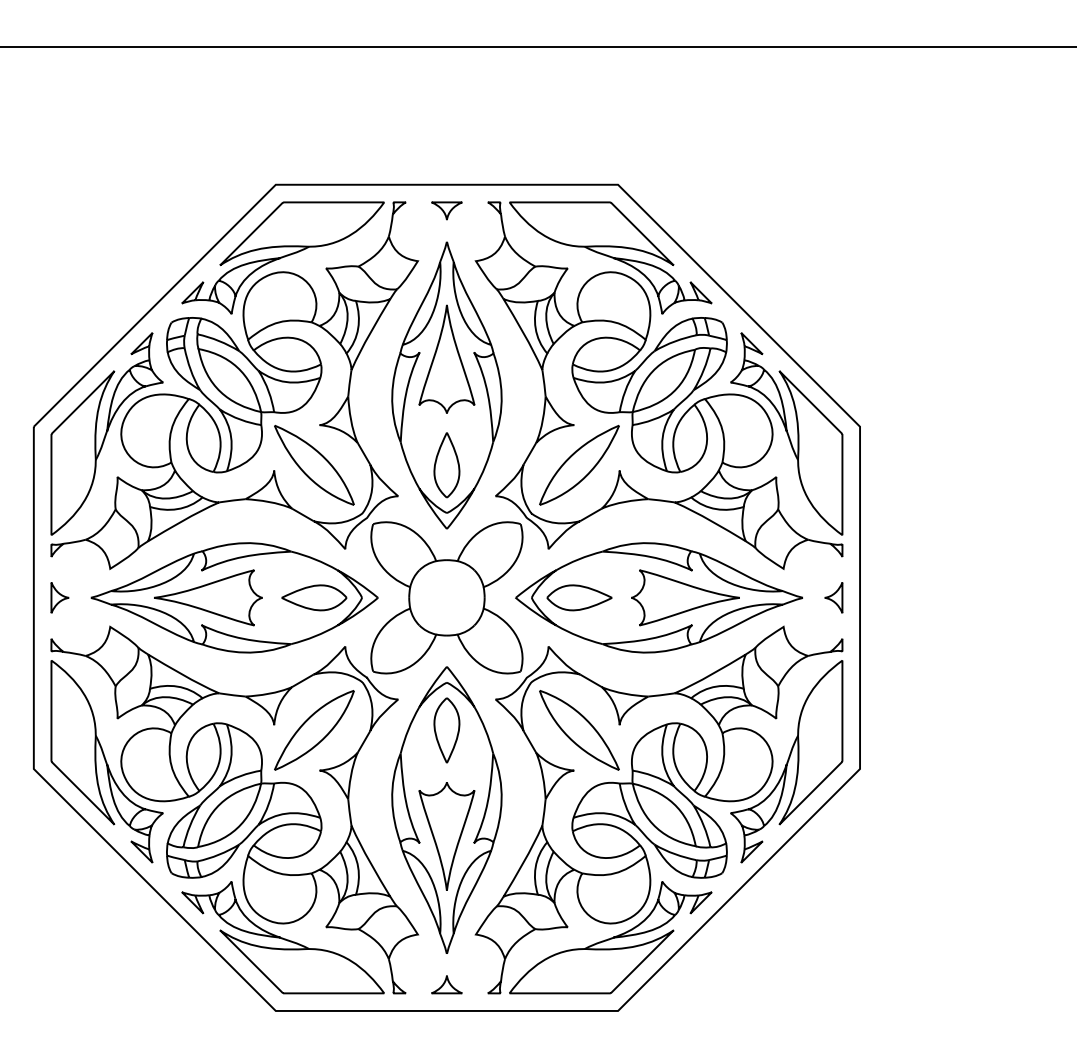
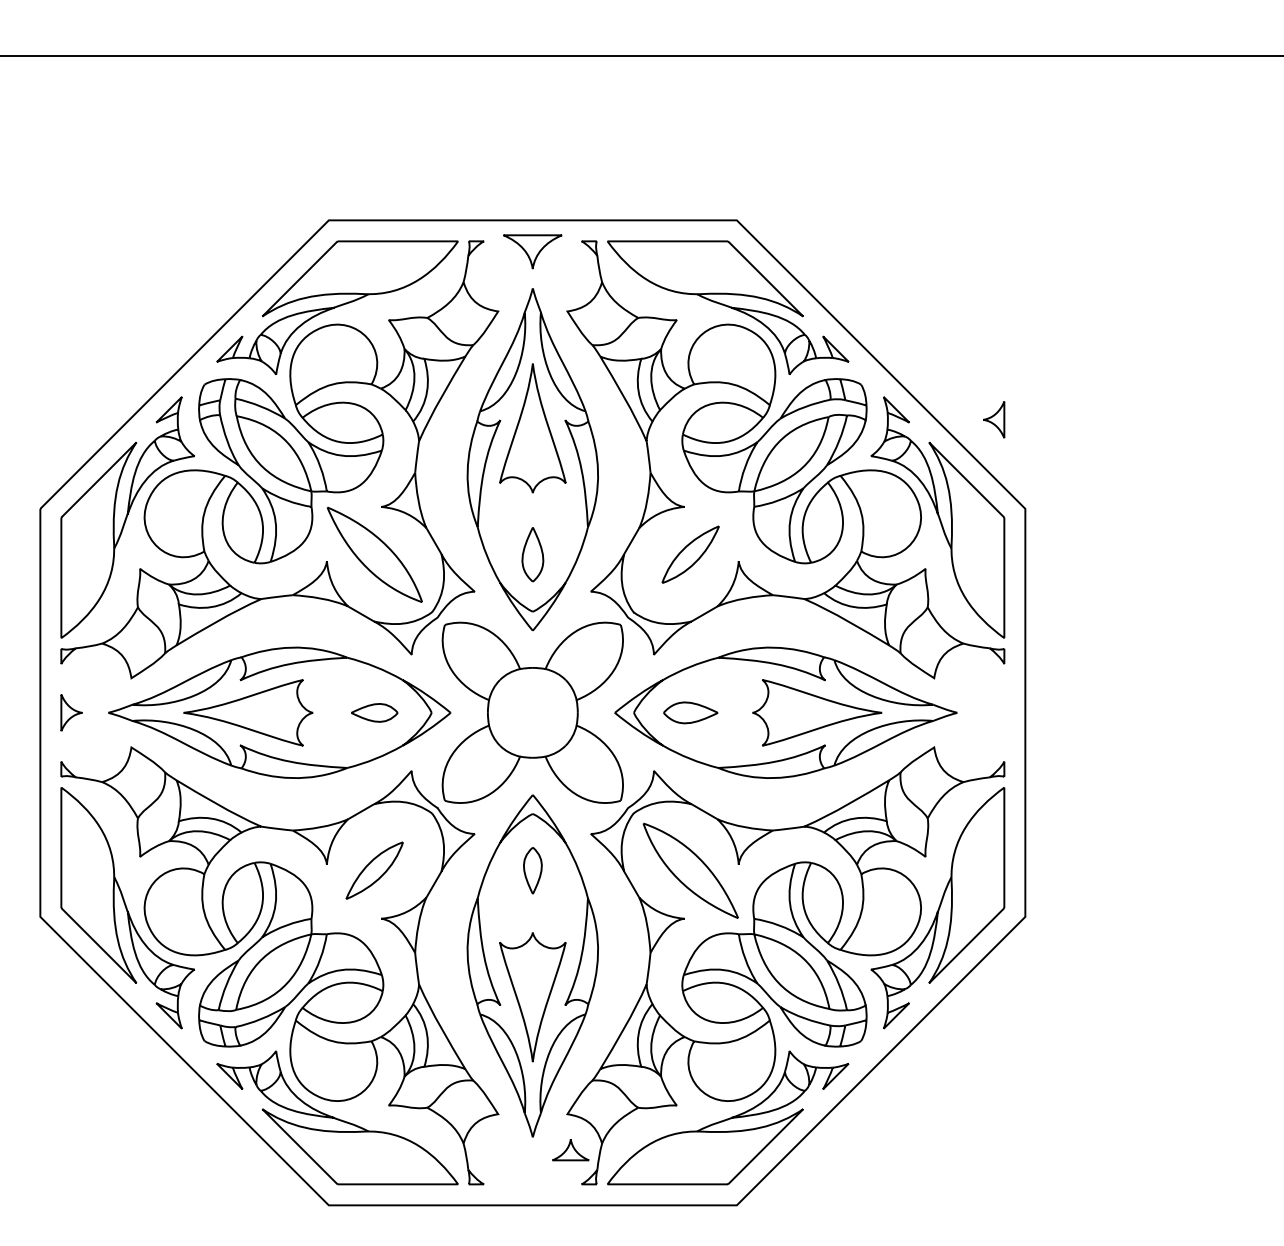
part: (446, 210) -> (532, 251), size x1.6
part: (446, 465) -> (532, 554), size x0.7
part: (579, 465) -> (690, 554), size x0.6
part: (314, 597) -> (374, 712), size x0.6
part: (579, 597) -> (690, 712), size x0.7
part: (834, 597) -> (994, 419), moved
part: (314, 730) -> (374, 870), size x0.6
part: (446, 730) -> (532, 870), size x0.6
part: (446, 985) -> (570, 1150), moved

